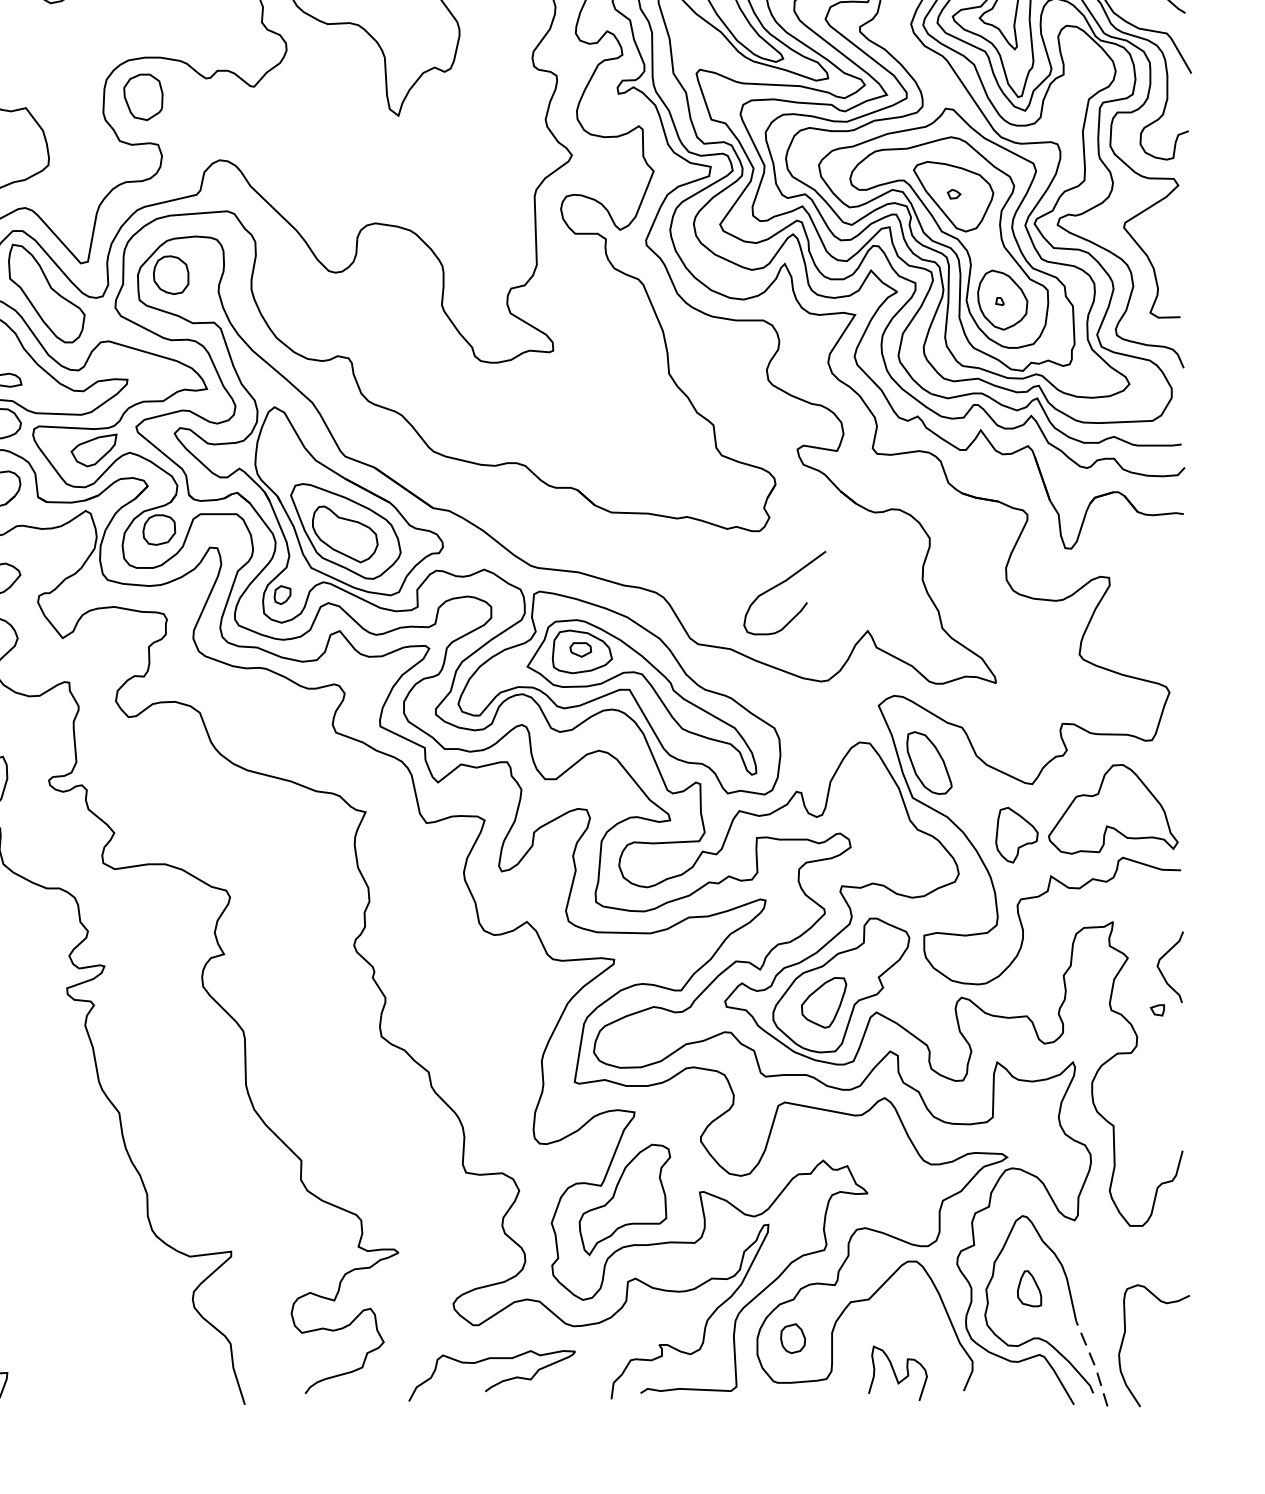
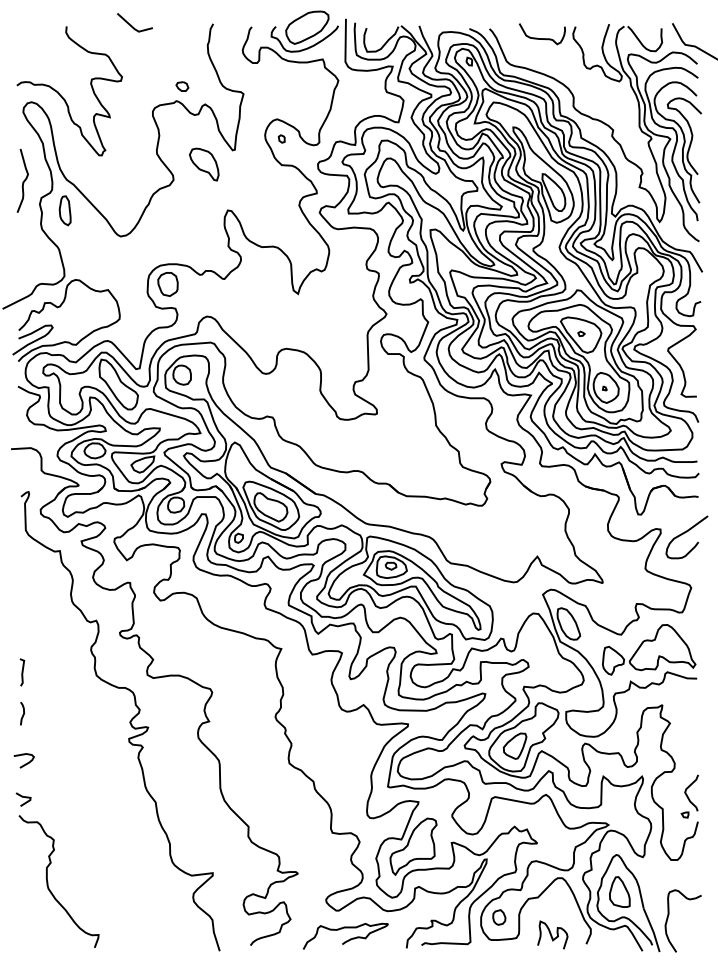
curve: (781, 585) -> (685, 533), moved
part: (1166, 973) -> (689, 796), moved
part: (1028, 1287) -> (619, 891), size x1.67
line: (1093, 1364) -> (652, 930), dashed -> solid

